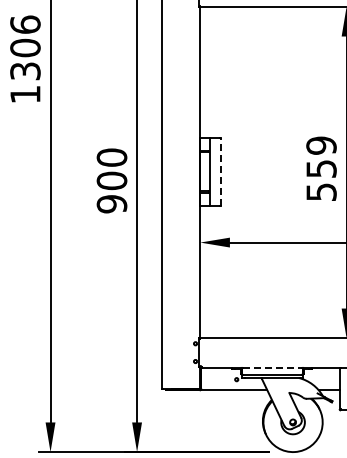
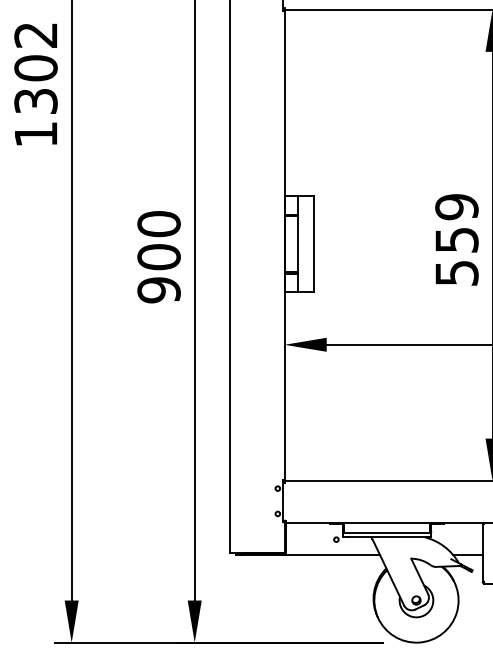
text: (25, 24) -> (36, 34), 1306 -> 1302
line: (221, 171) -> (314, 243), dashed -> solid
line: (272, 367) -> (387, 522), dashed -> solid

